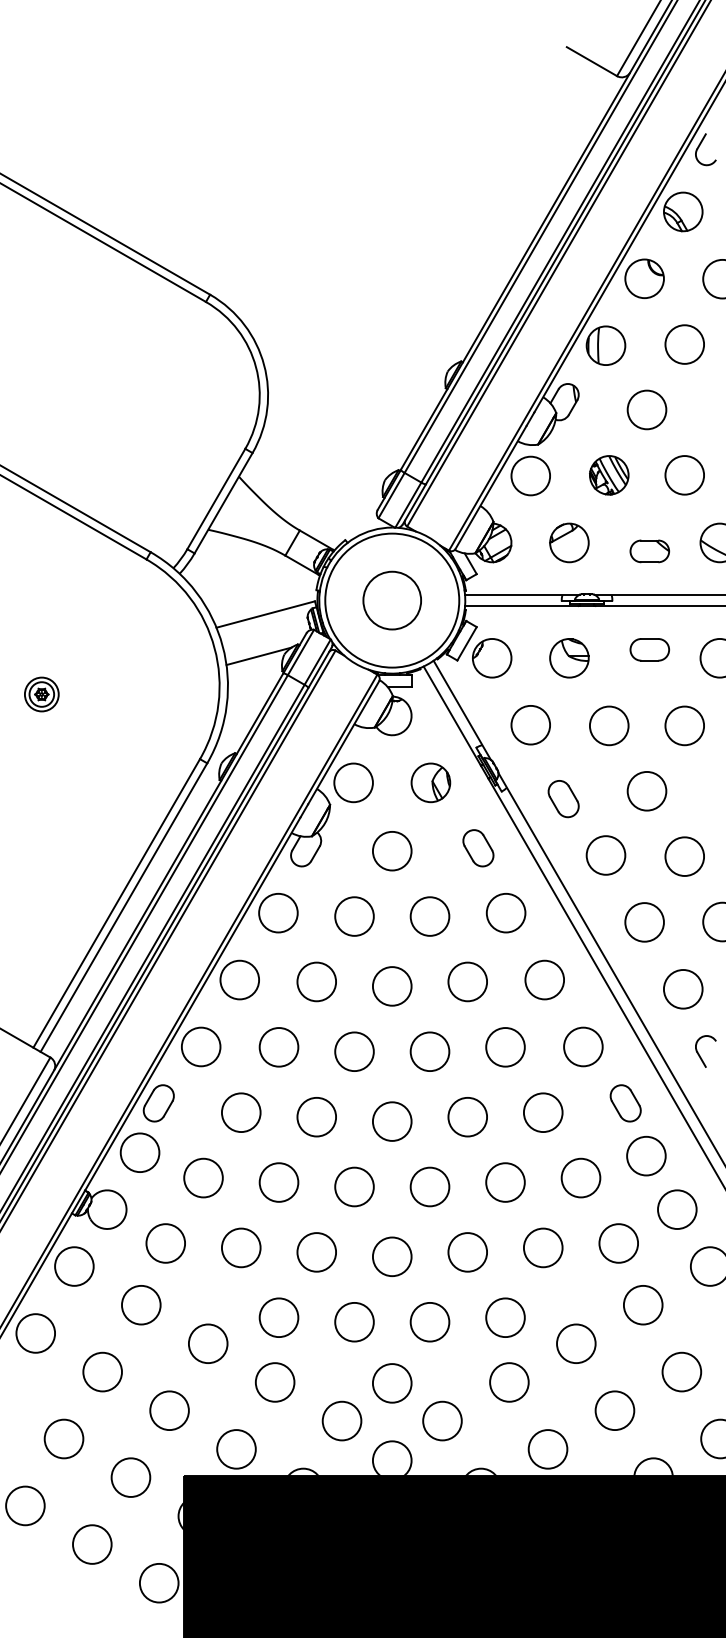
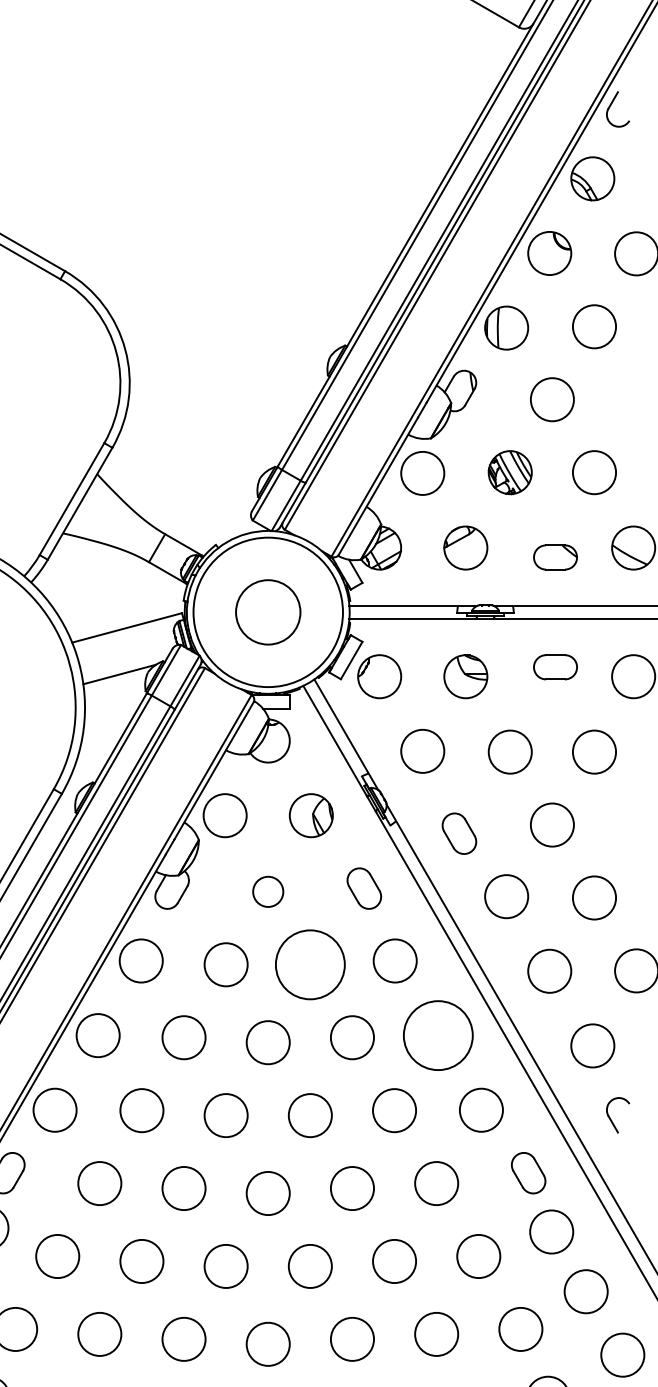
circle: (391, 850) -> (267, 891), size x0.7
circle: (429, 916) -> (309, 964), size x1.6
circle: (544, 979) -> (438, 1034), size x1.6

